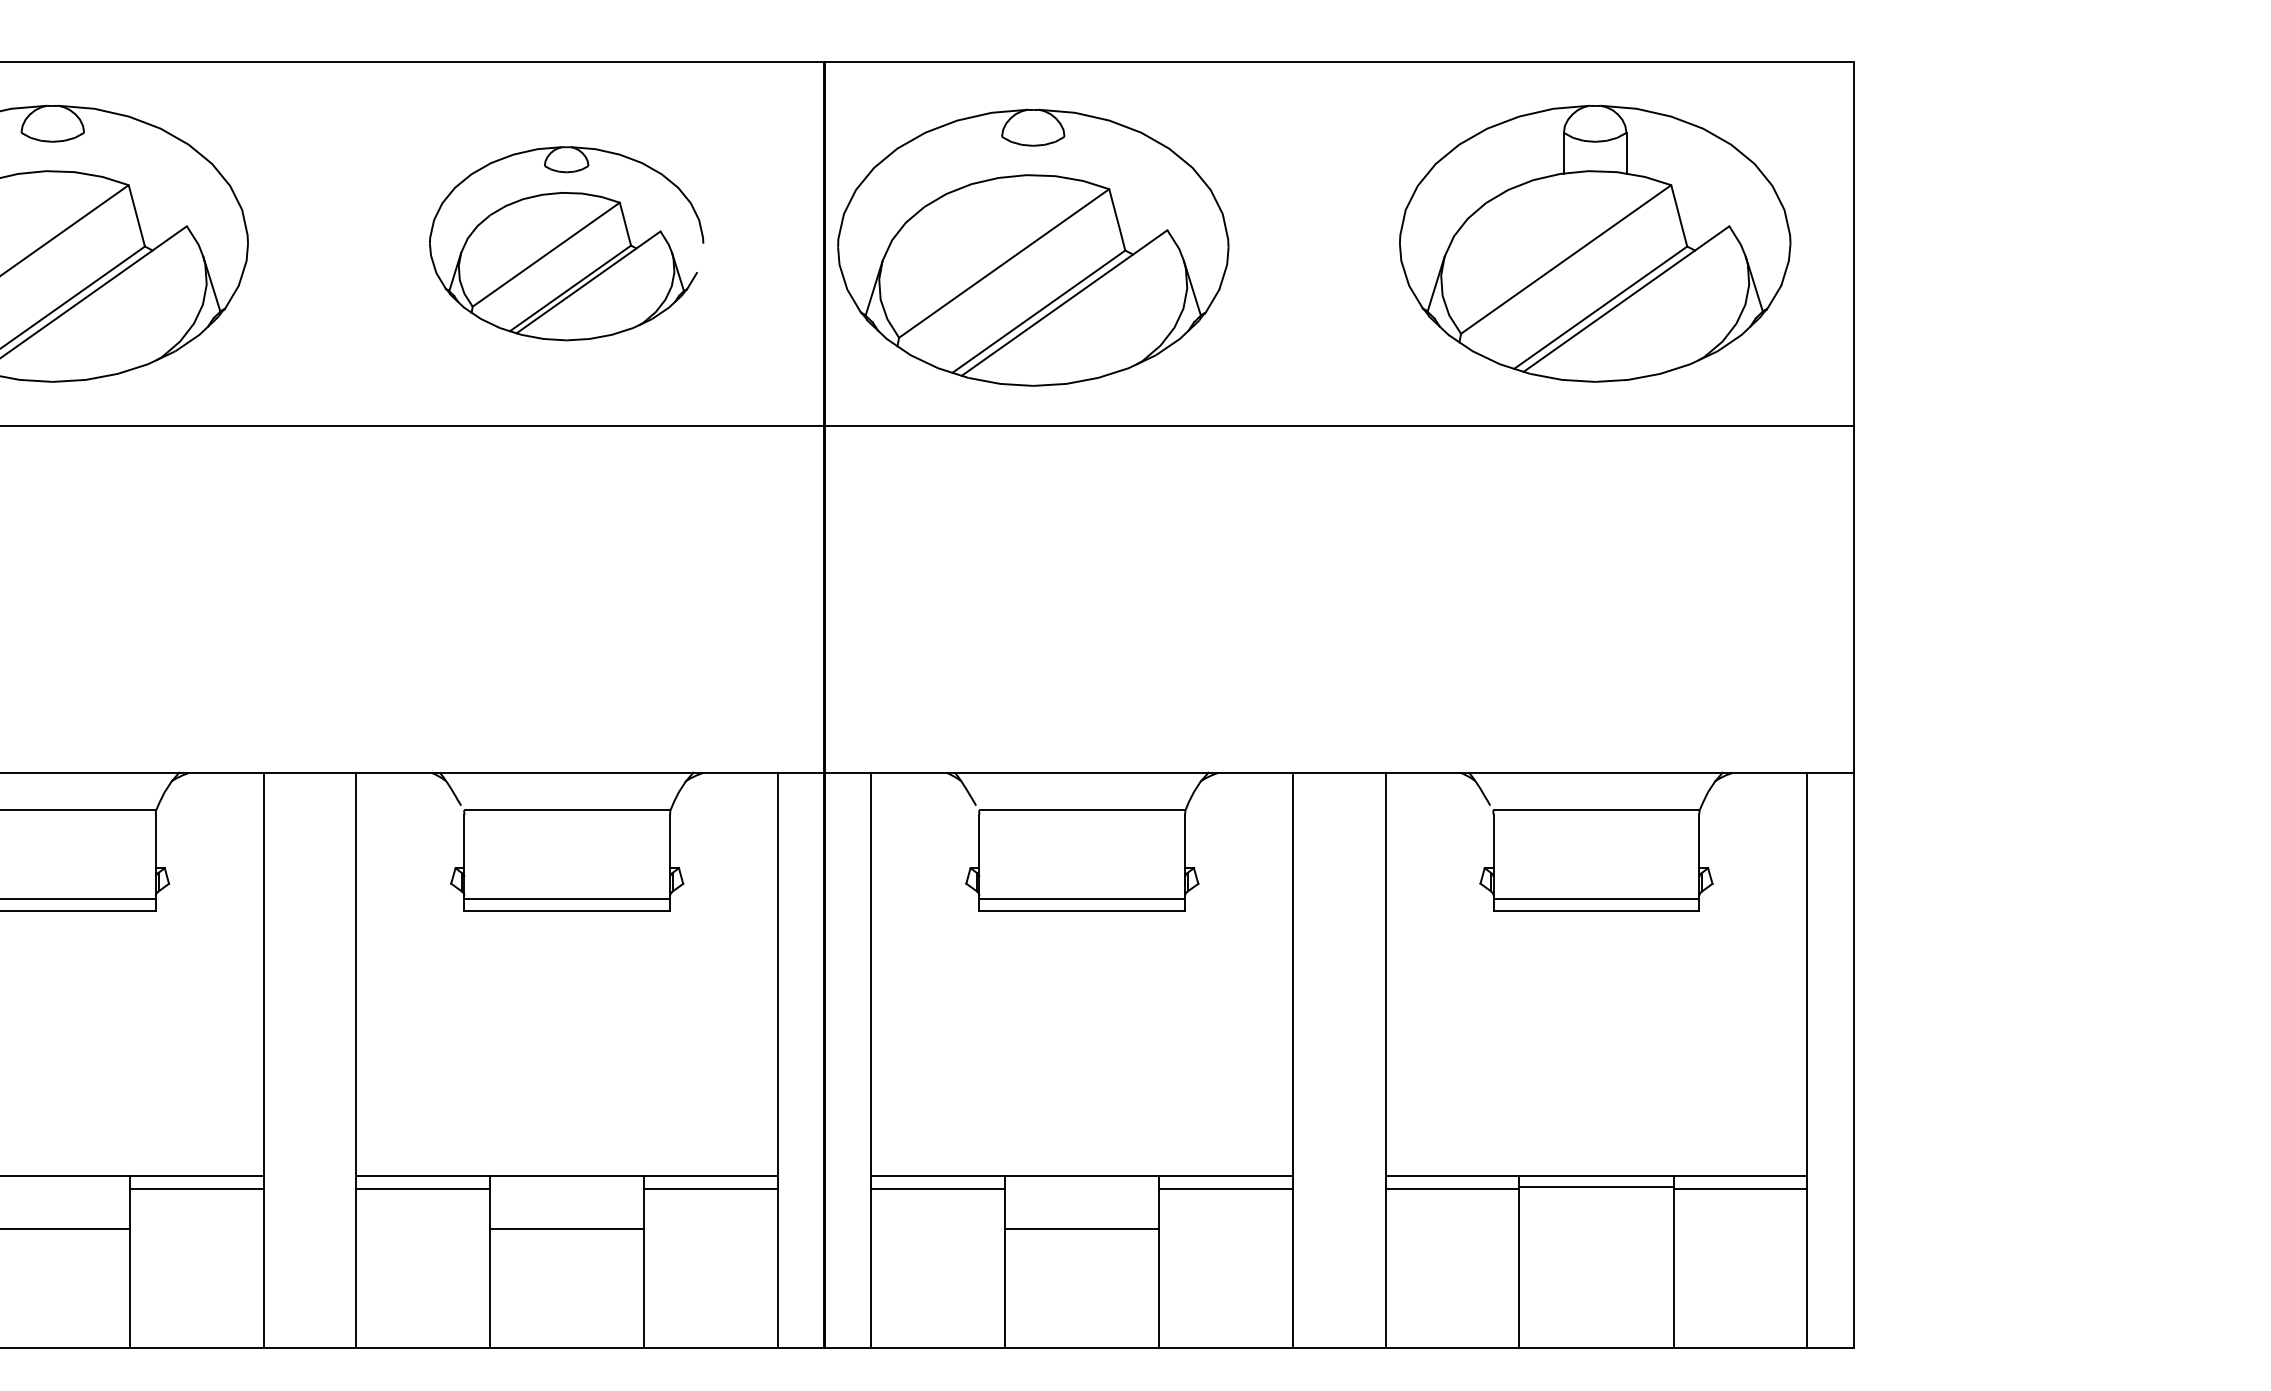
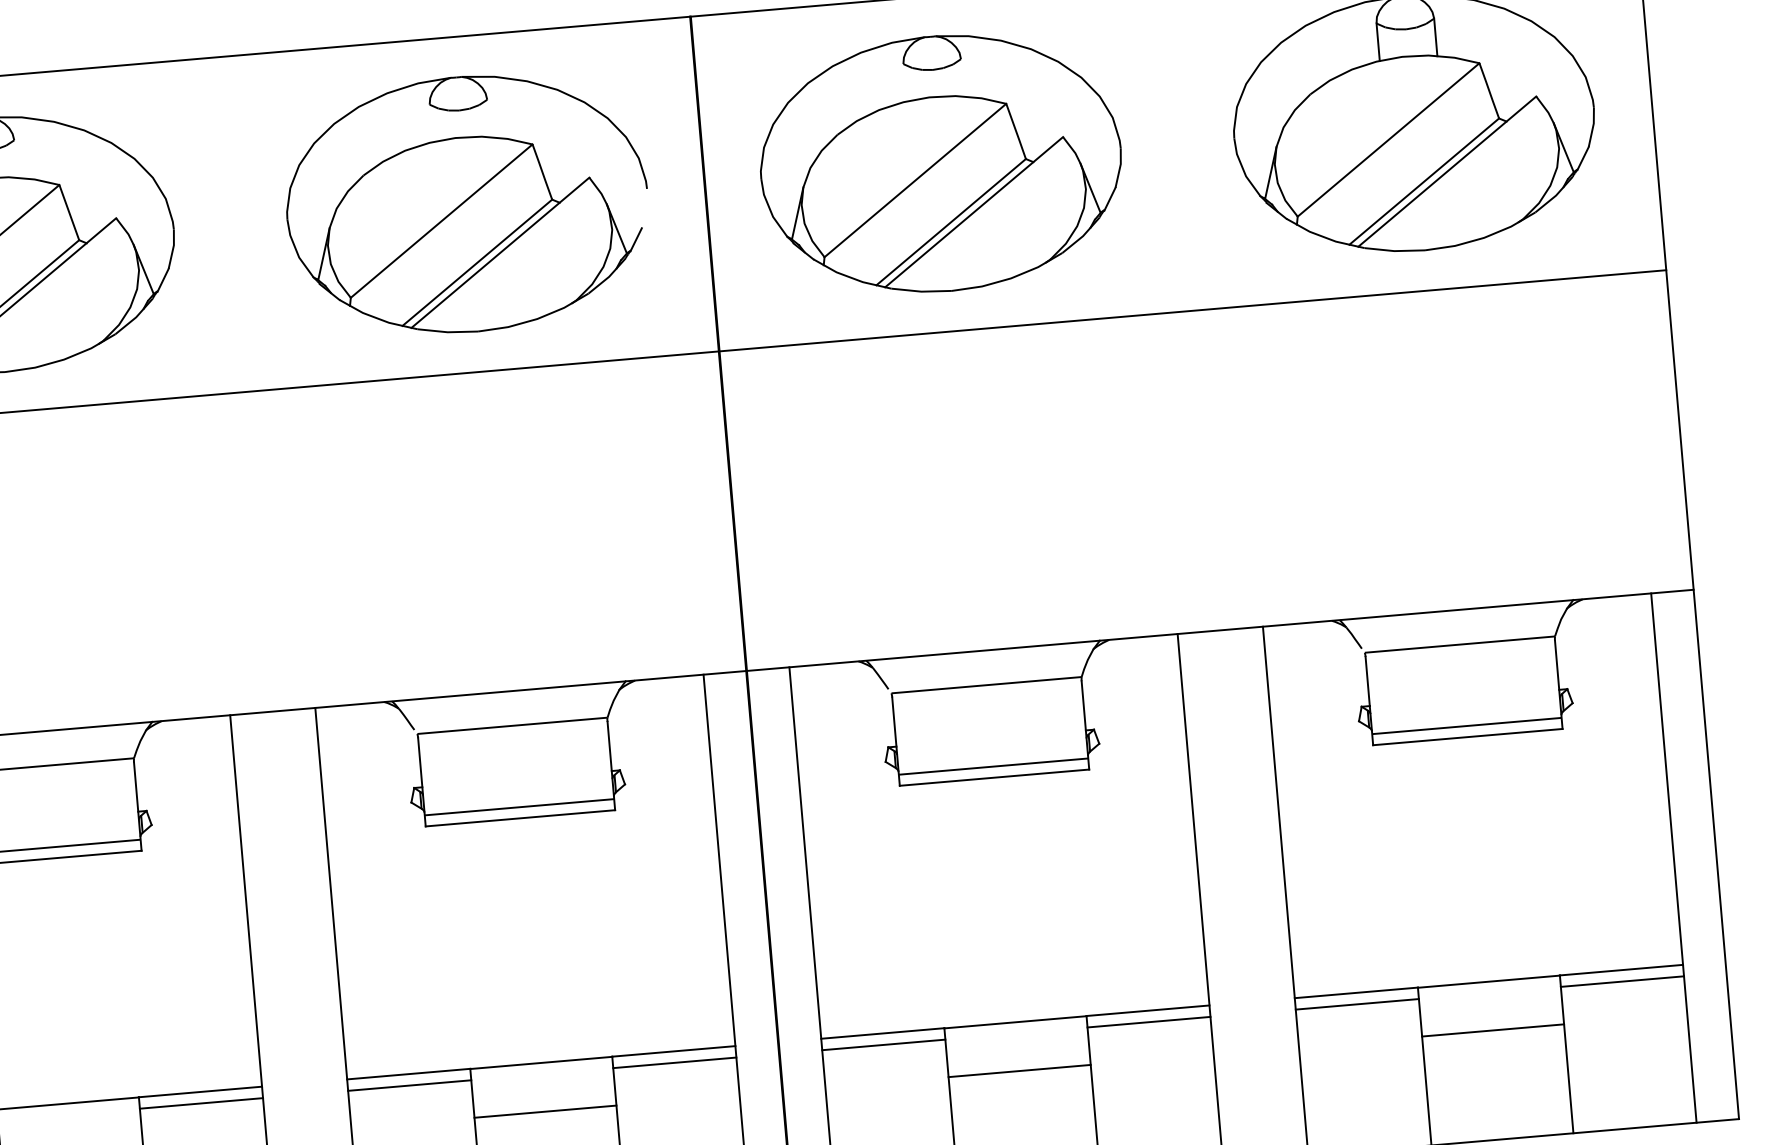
part: (566, 243) -> (467, 204), size x1.43
part: (1033, 247) -> (941, 163), moved
line: (1596, 1187) -> (1493, 1030), moved

